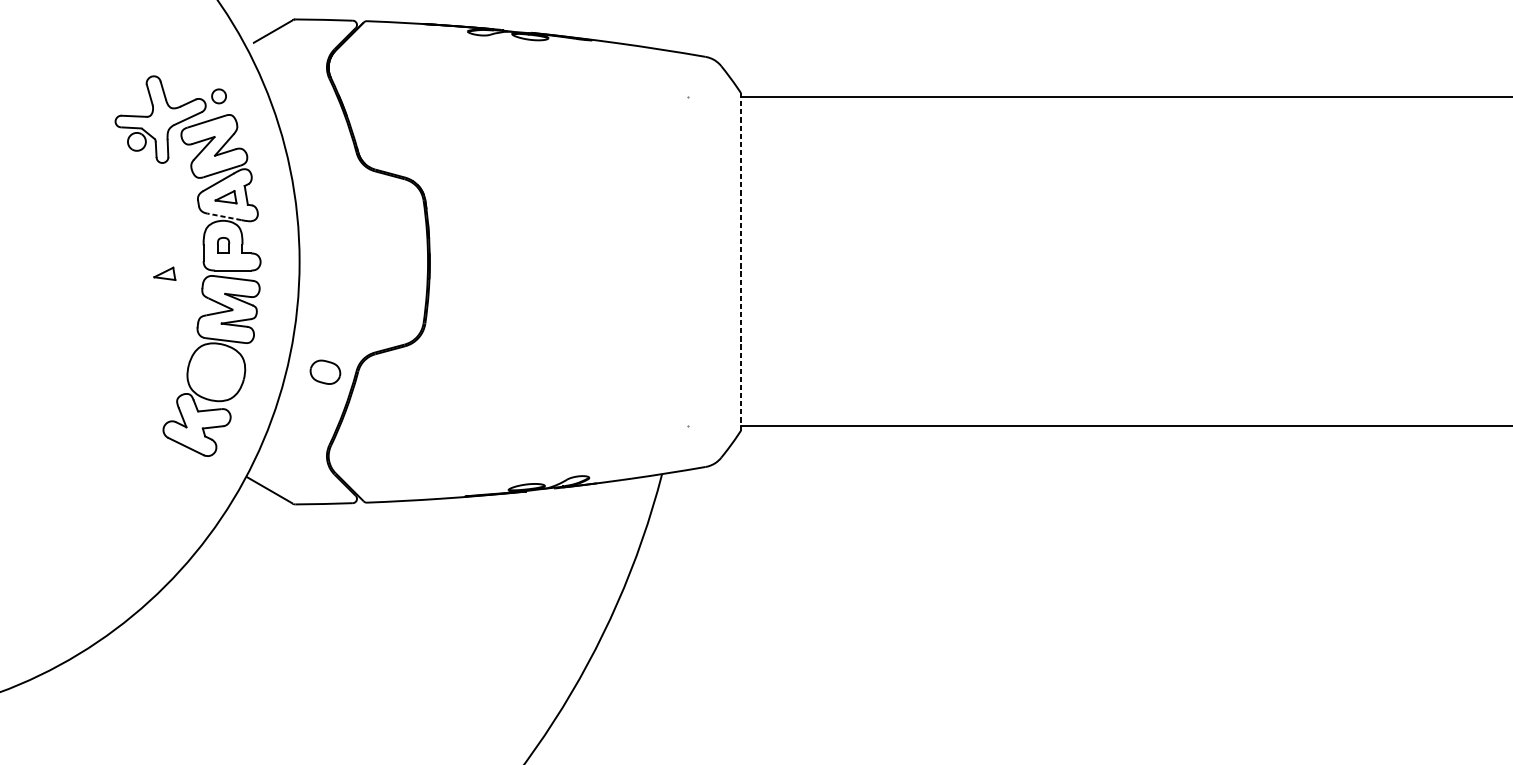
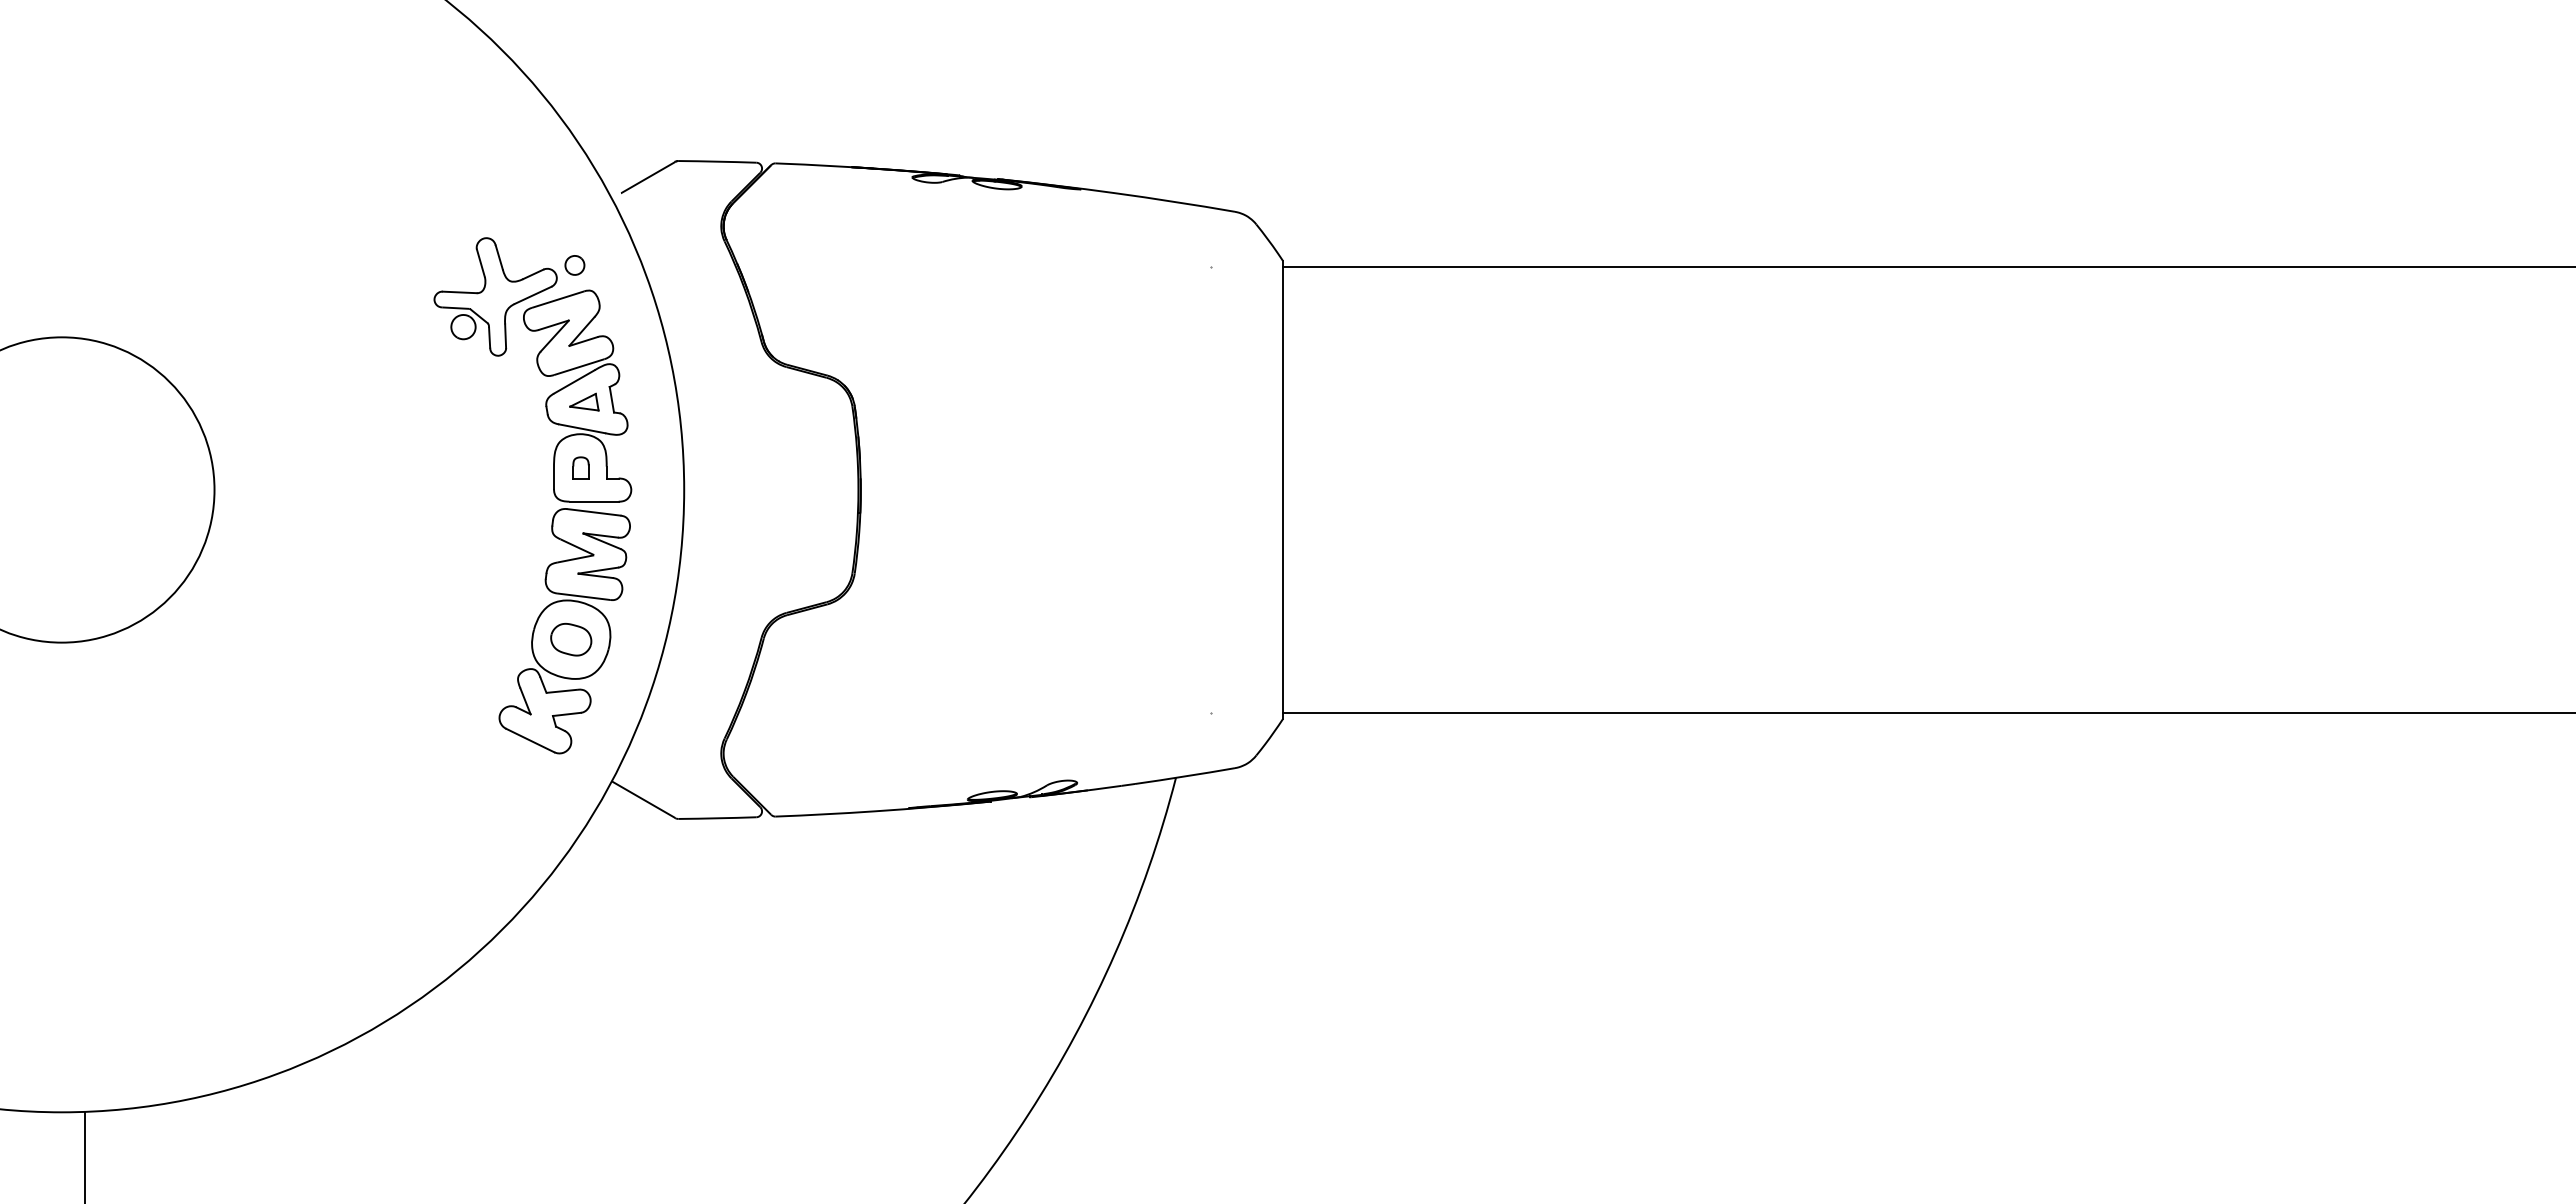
line: (223, 216) -> (581, 428), dashed -> solid
line: (741, 261) -> (1283, 489), dashed -> solid
part: (164, 273) -> (501, 505), removed
part: (325, 372) -> (571, 639), moved

